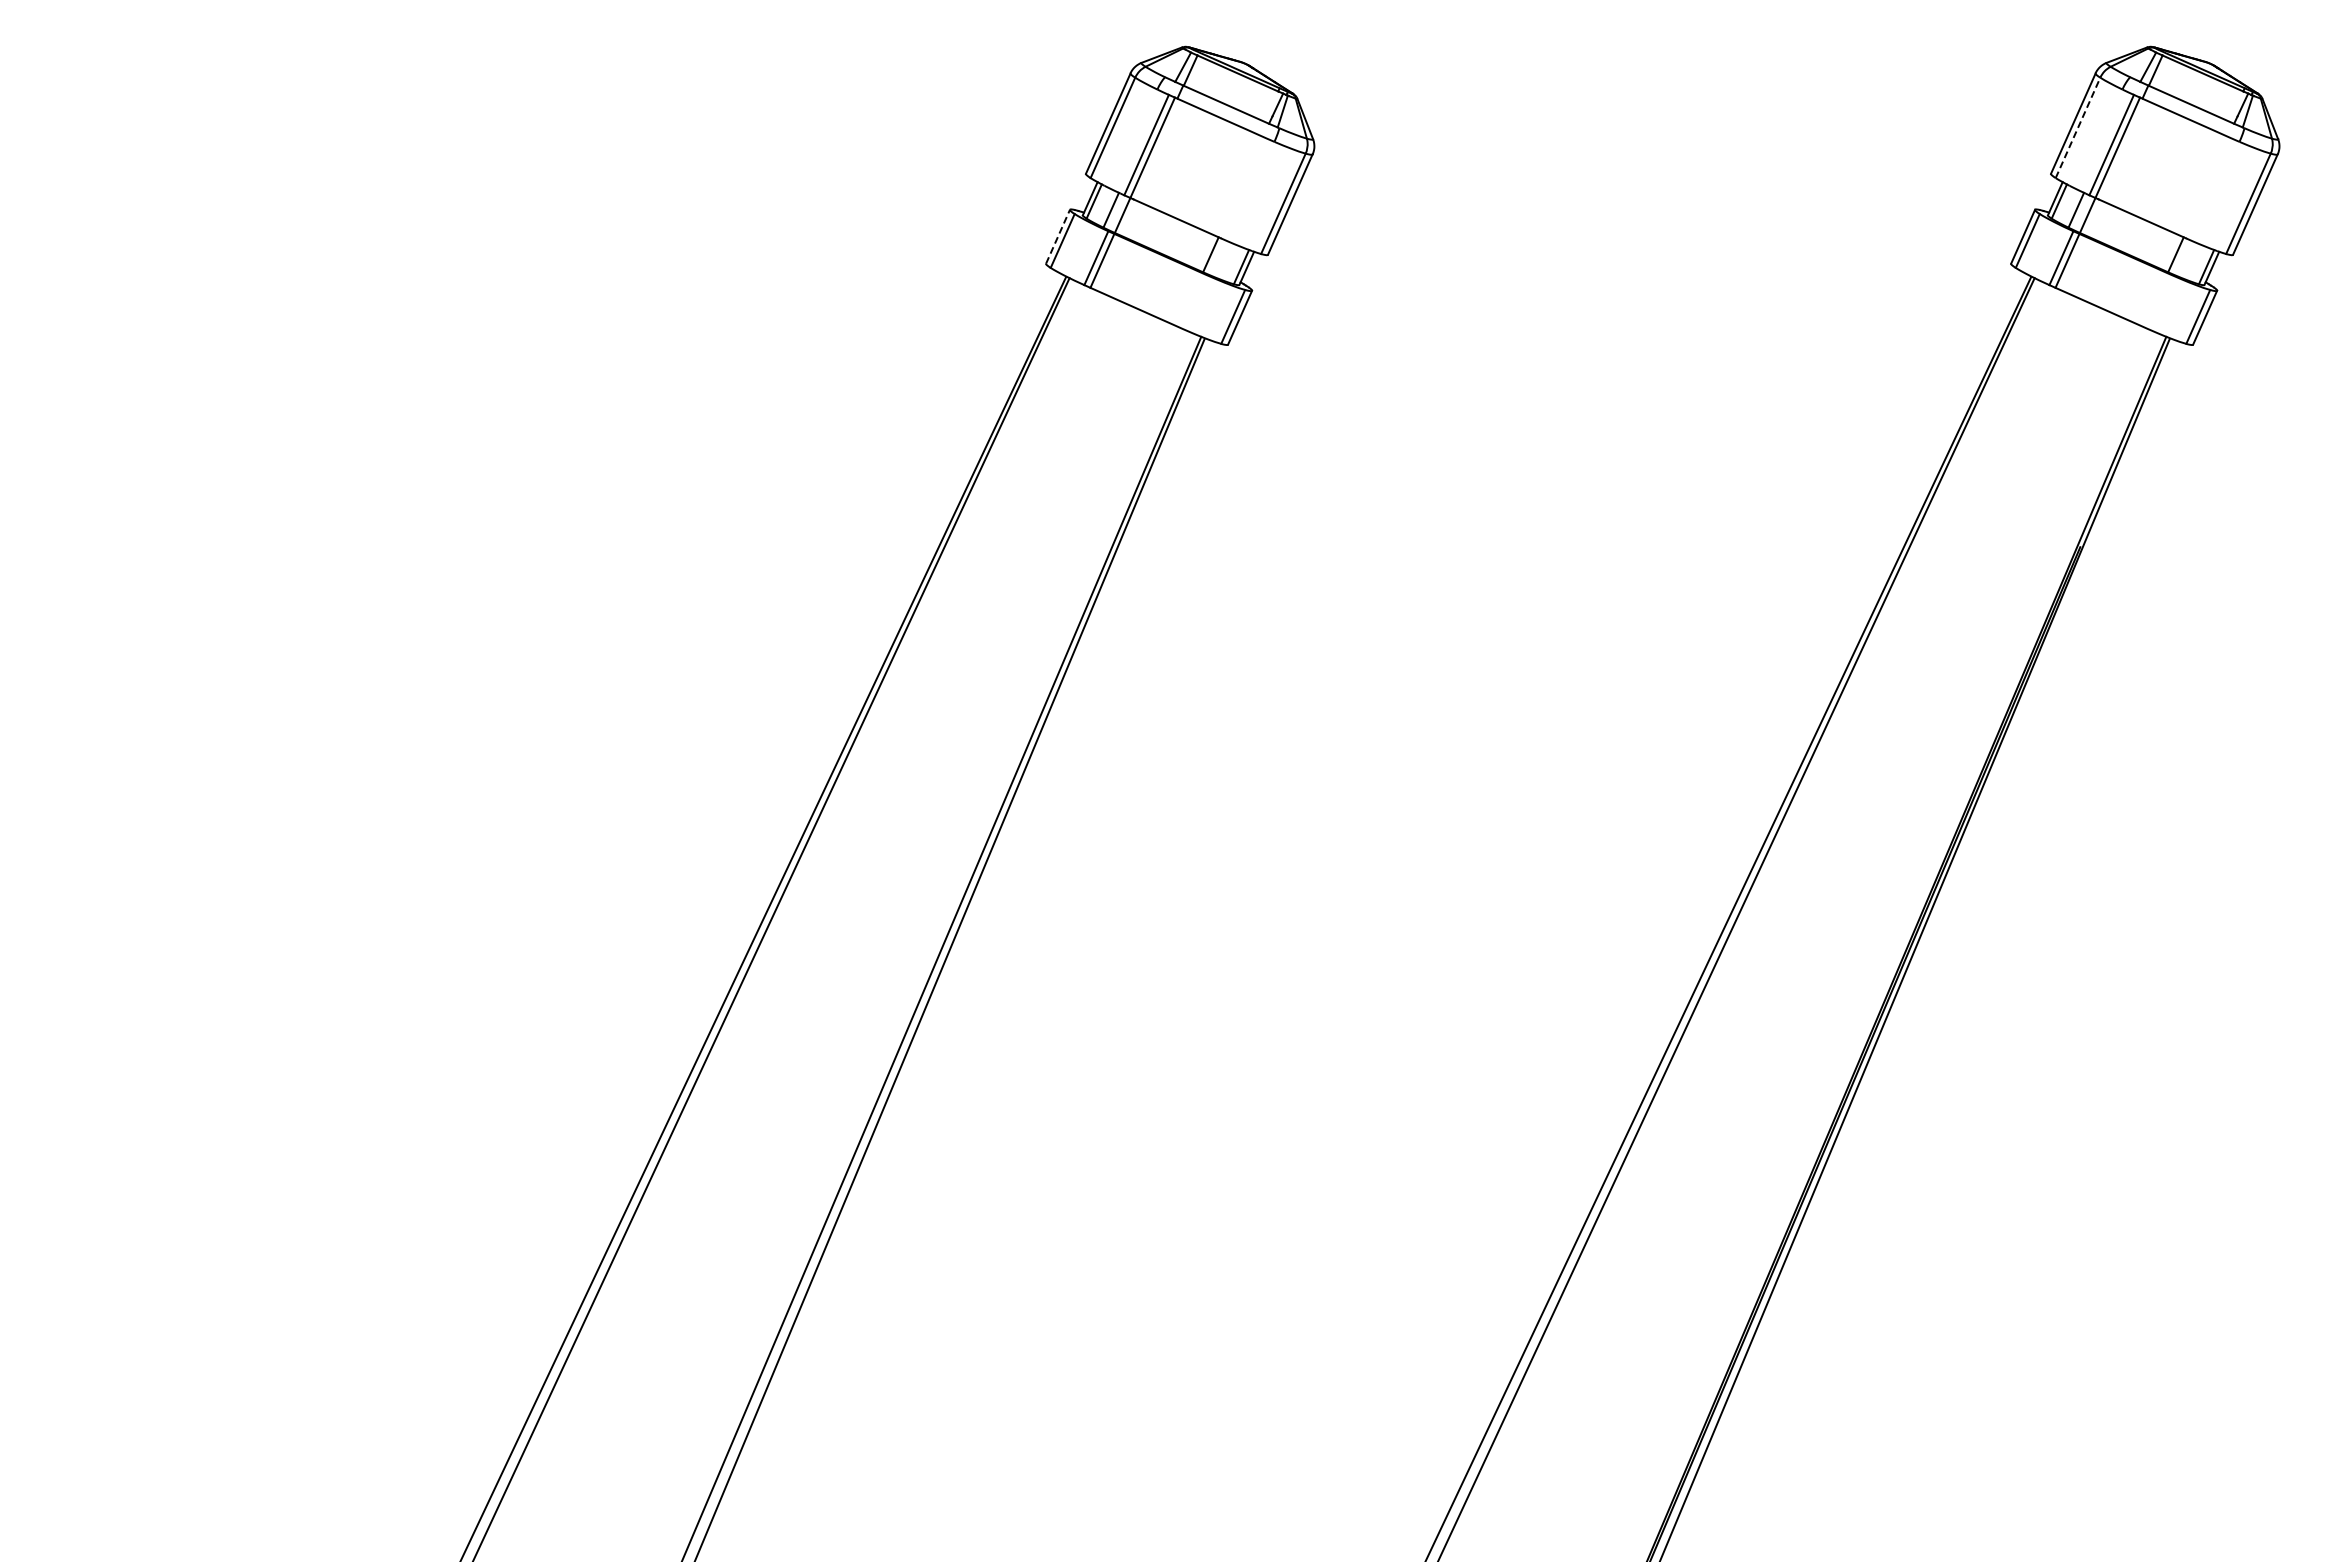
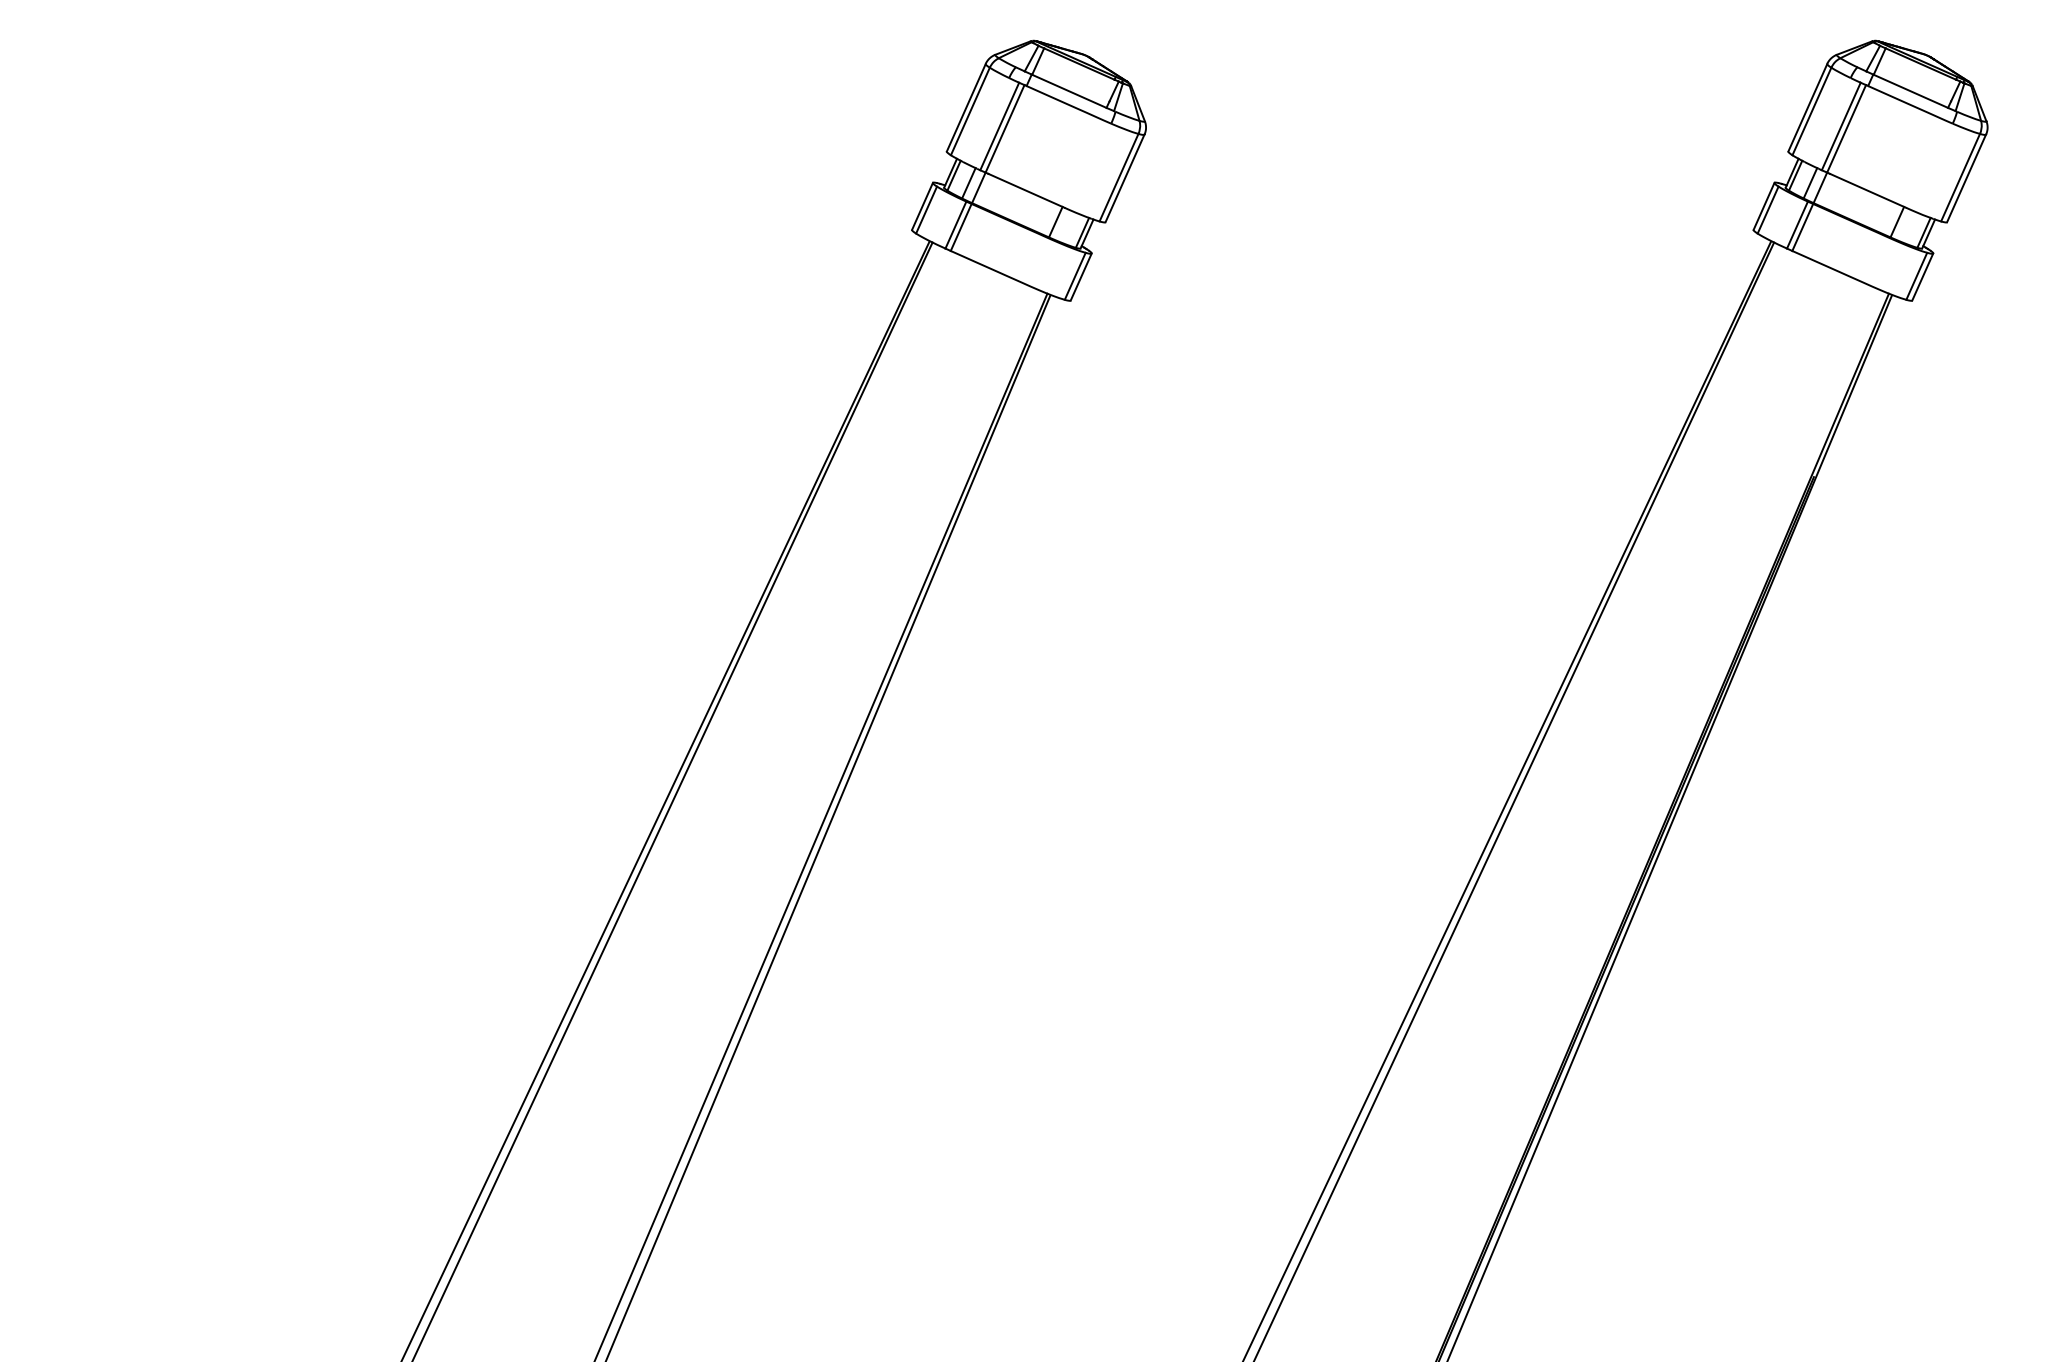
line: (2078, 127) -> (1812, 111), dashed -> solid
line: (1058, 236) -> (922, 206), dashed -> solid

